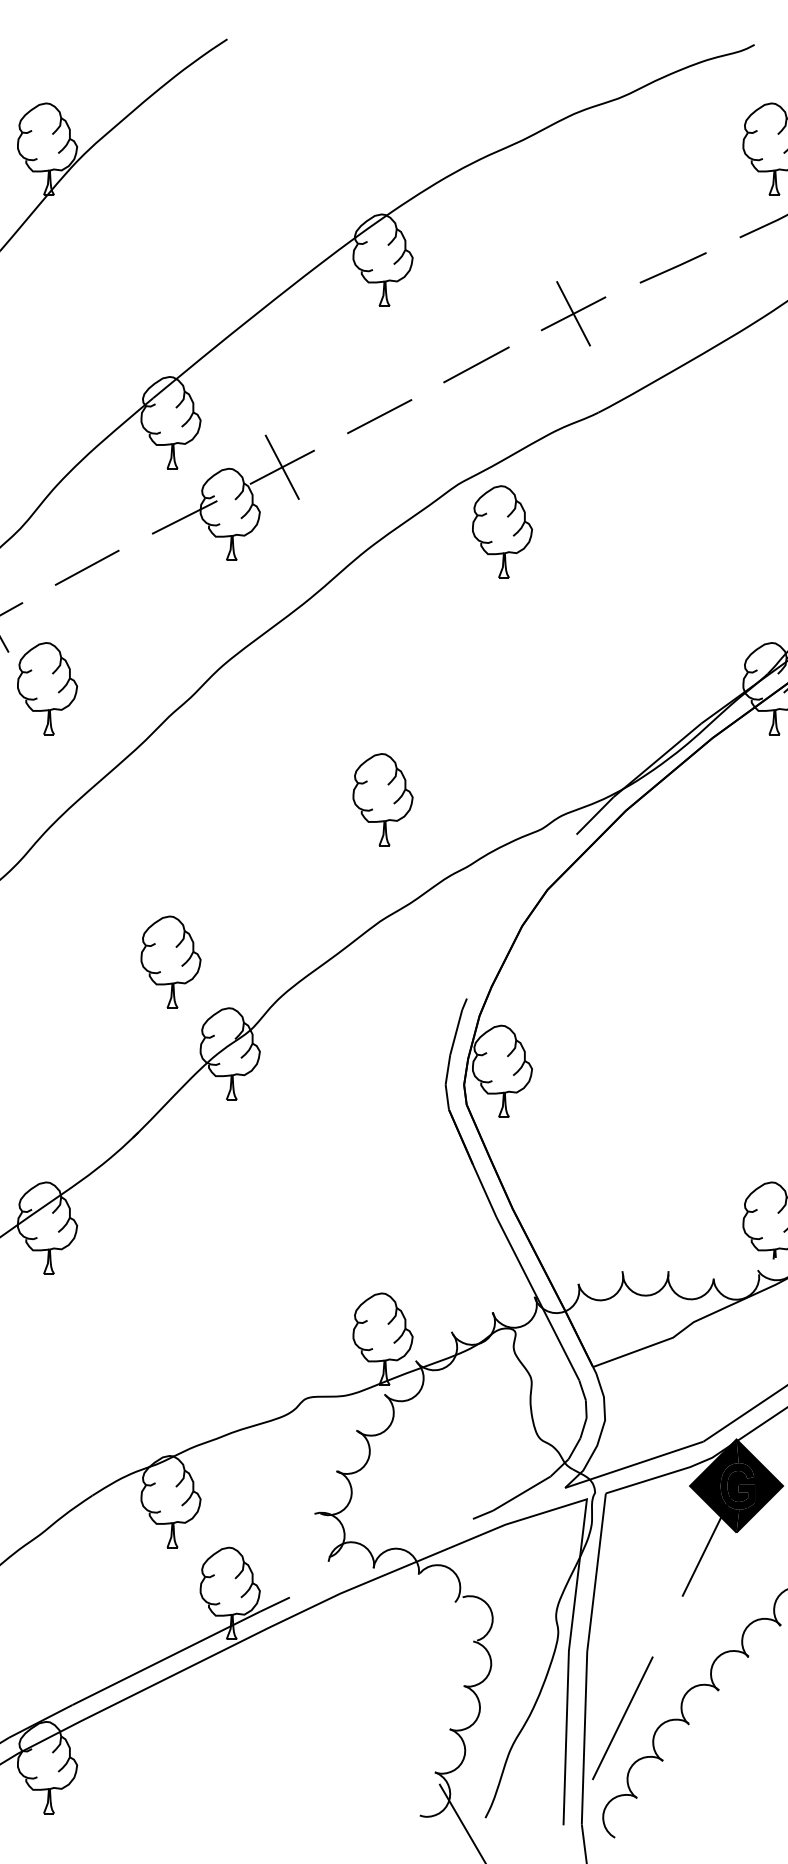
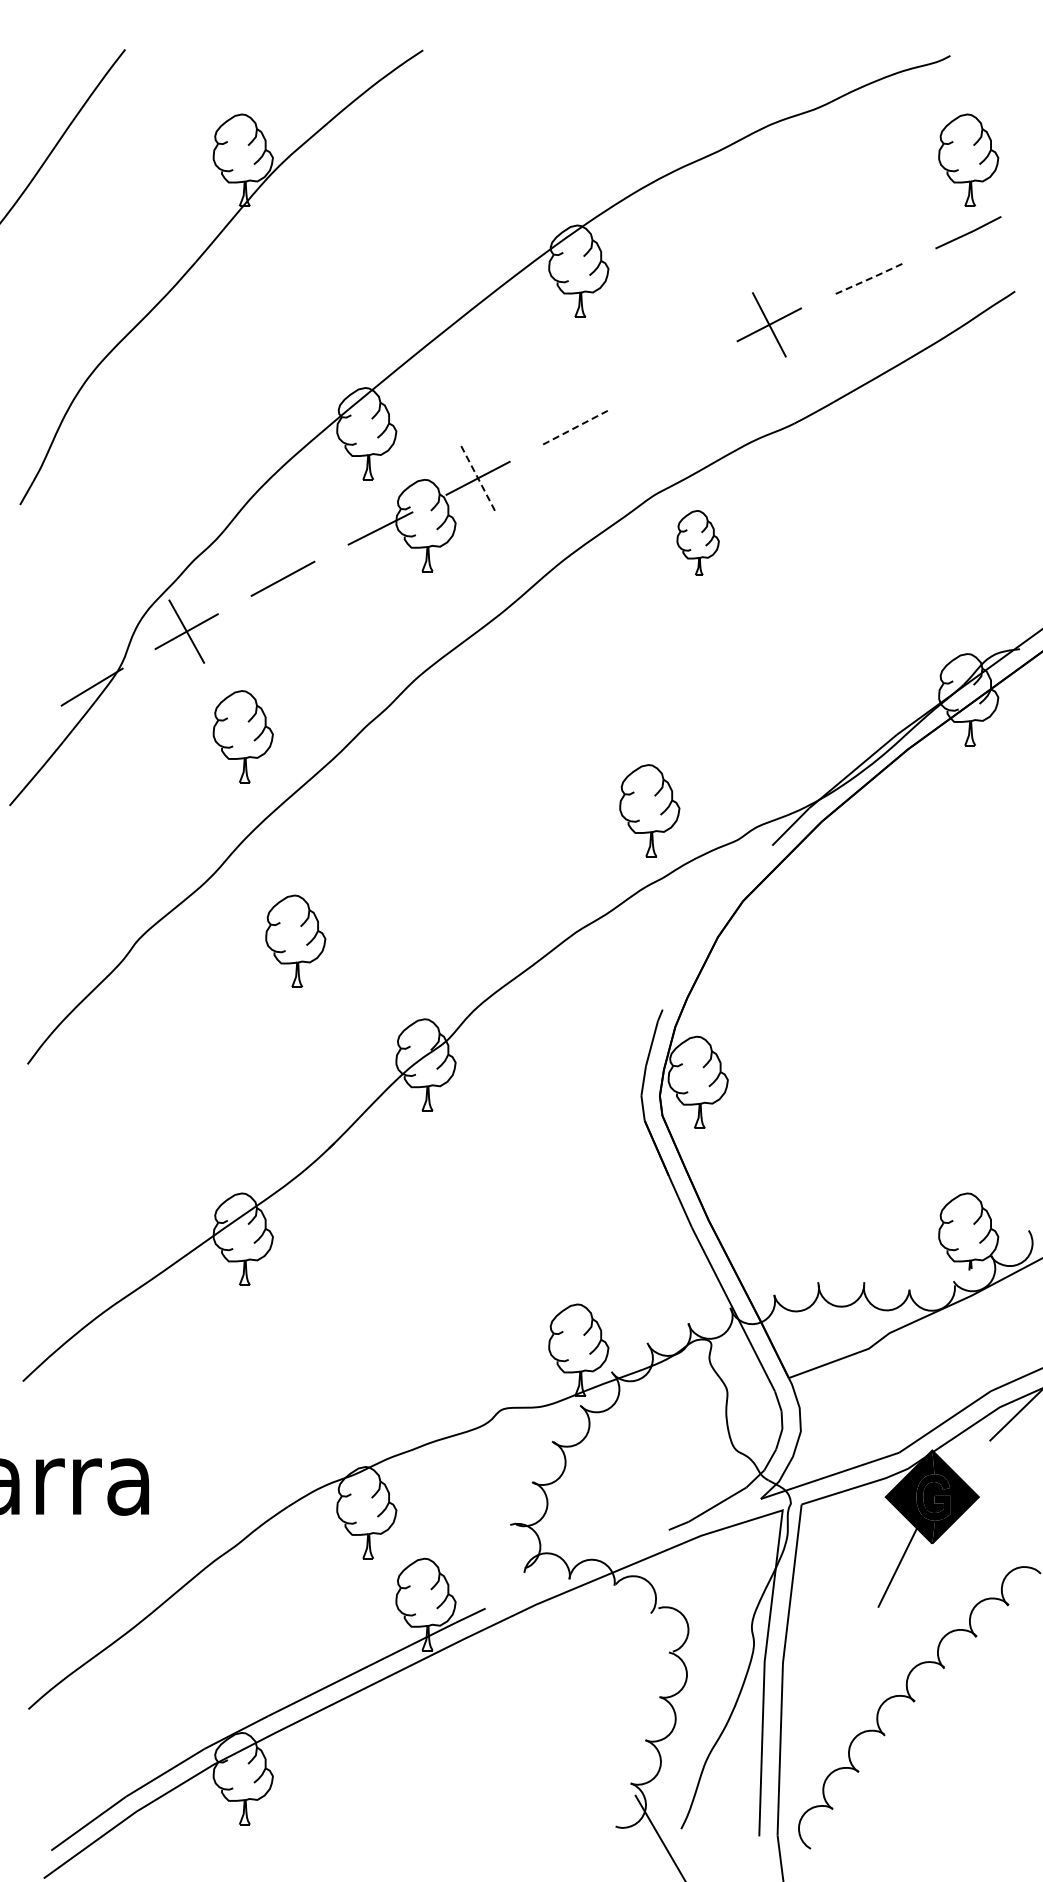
line: (673, 267) -> (869, 278), solid -> dashed
line: (476, 364) -> (672, 375), removed
line: (380, 416) -> (576, 427), solid -> dashed
line: (282, 467) -> (478, 478), solid -> dashed
part: (501, 531) -> (697, 542), size x0.7
part: (46, 688) -> (242, 736), moved
part: (382, 799) -> (649, 810), moved
part: (170, 961) -> (295, 940), moved
line: (622, 1718) -> (818, 1729), removed

